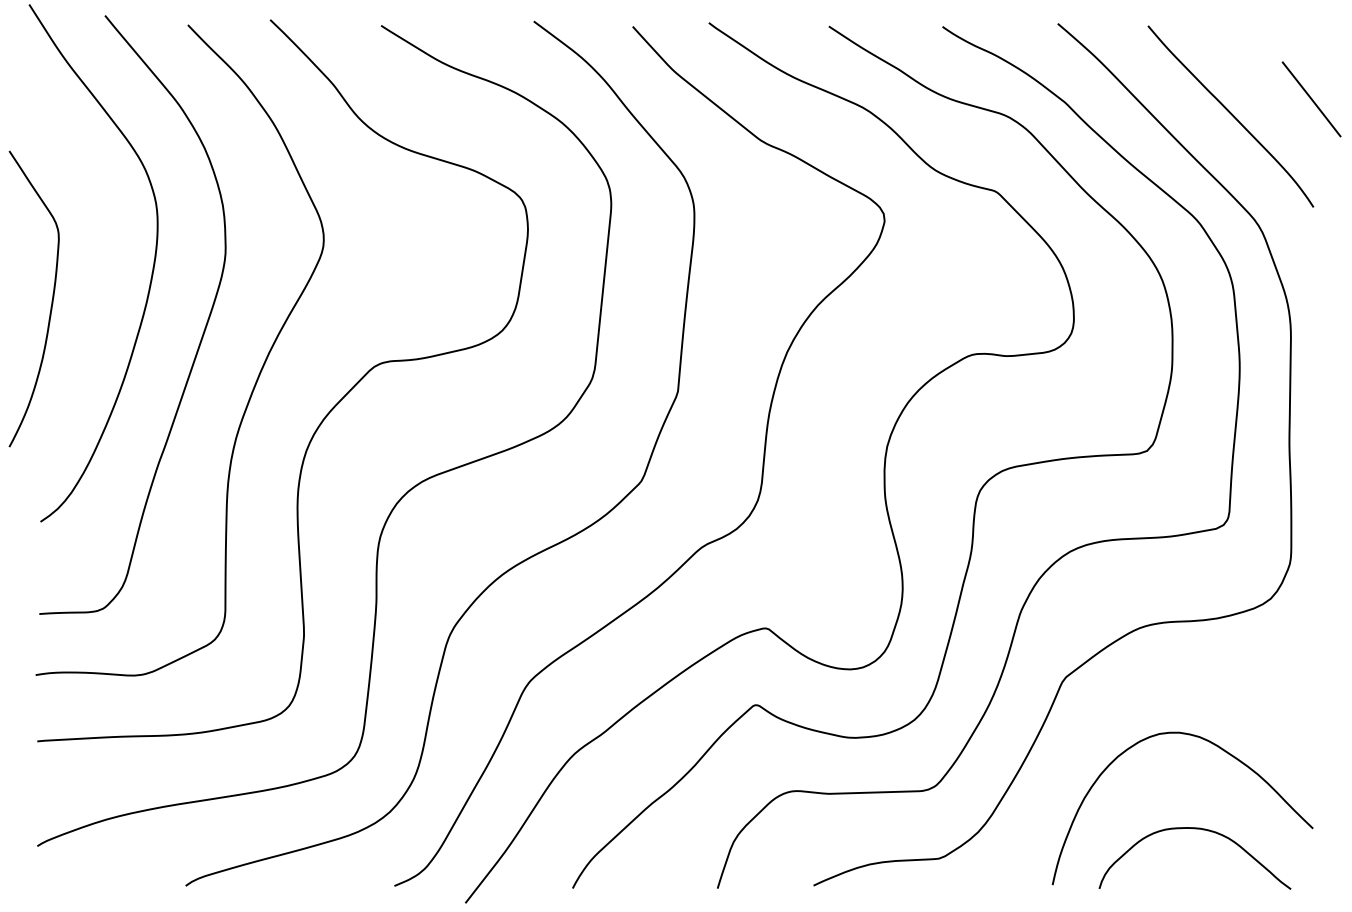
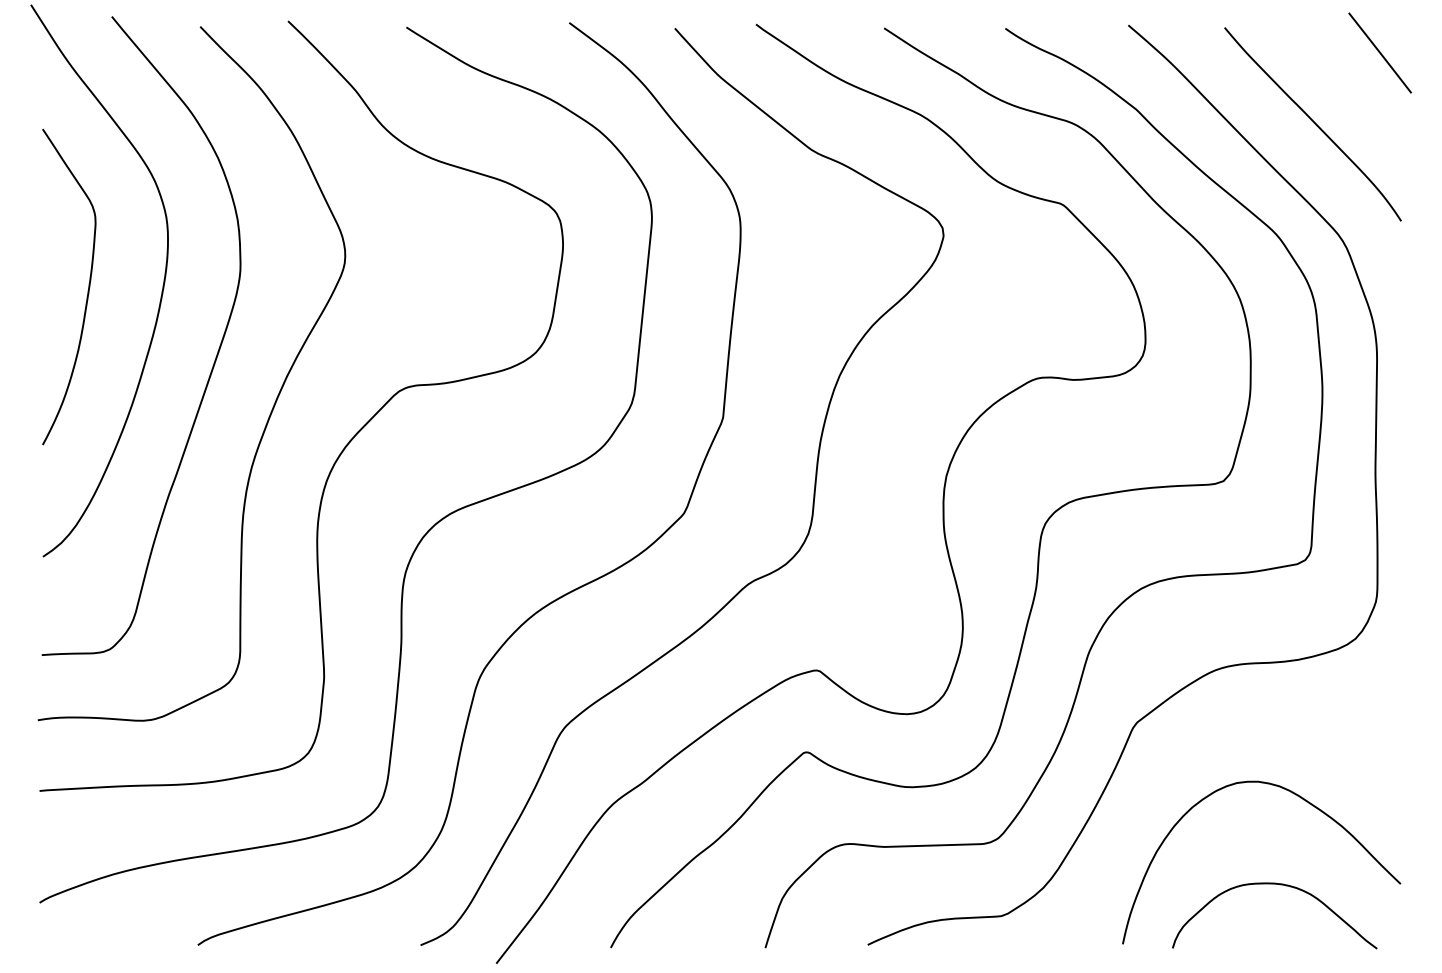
line: (1311, 98) -> (1379, 52), moved
curve: (51, 302) -> (87, 290), moved

